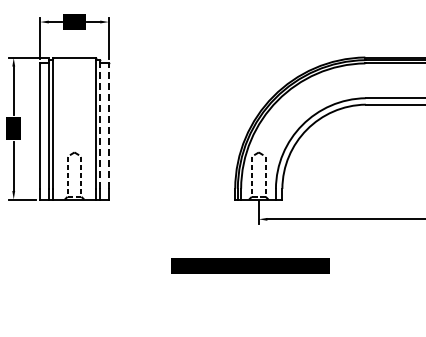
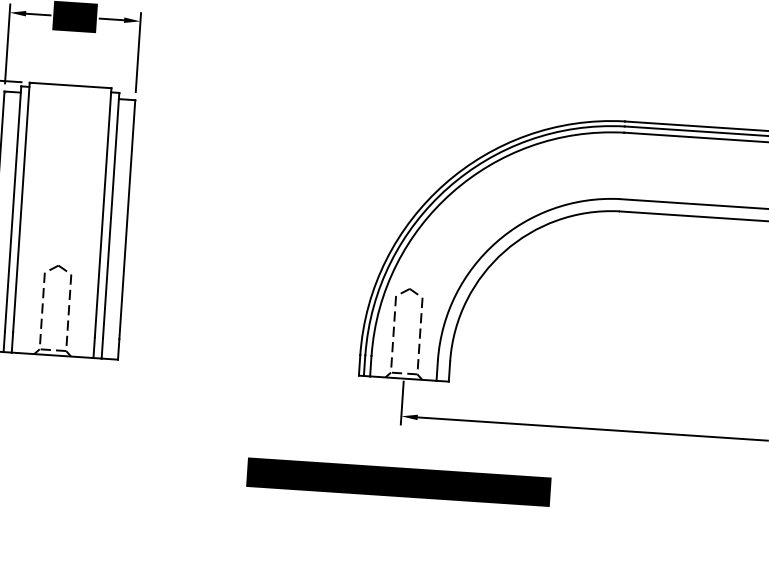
line: (100, 123) -> (111, 213), dashed -> solid
line: (108, 126) -> (126, 220), dashed -> solid
text: (250, 265) -> (398, 481), moved

